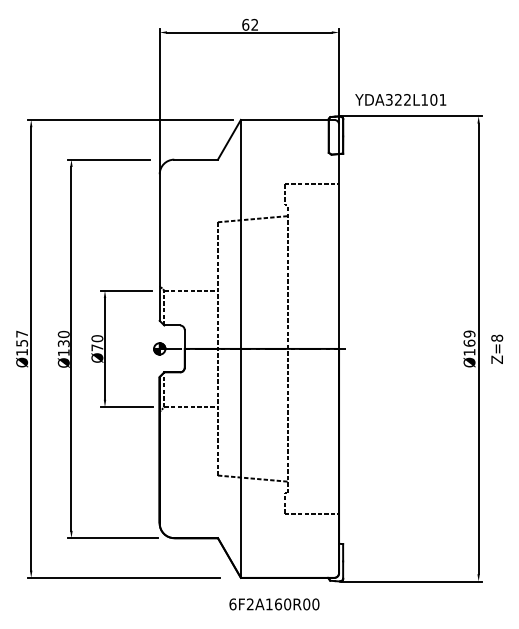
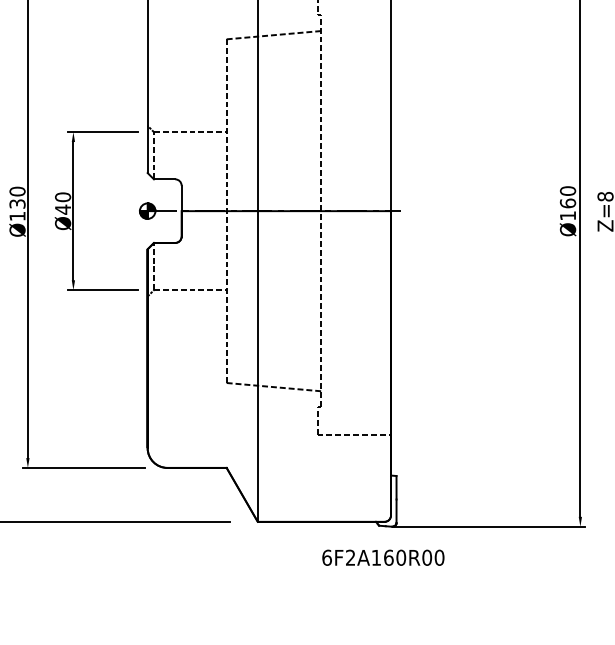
text: (469, 333) -> (567, 190), Ø169 -> Ø160
text: (97, 347) -> (63, 209), Ø70 -> Ø40
text: (274, 604) -> (383, 557), moved

